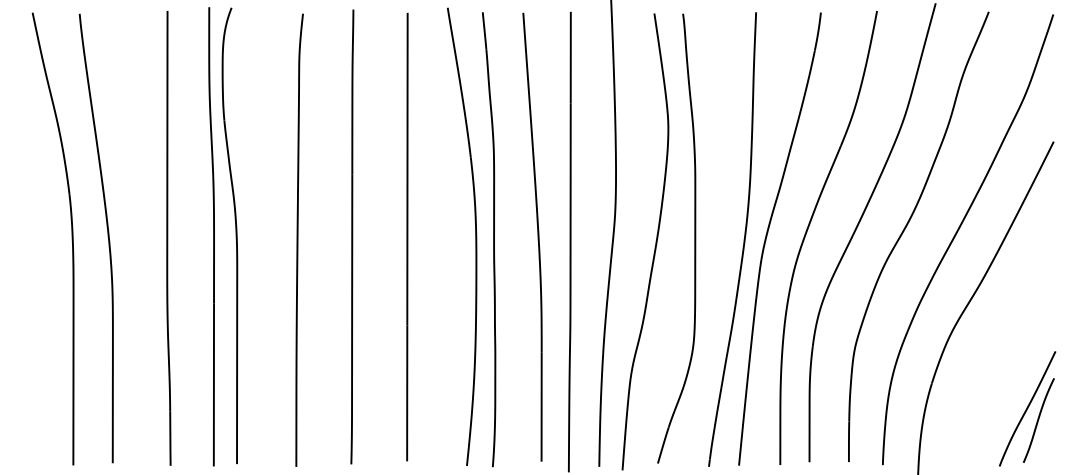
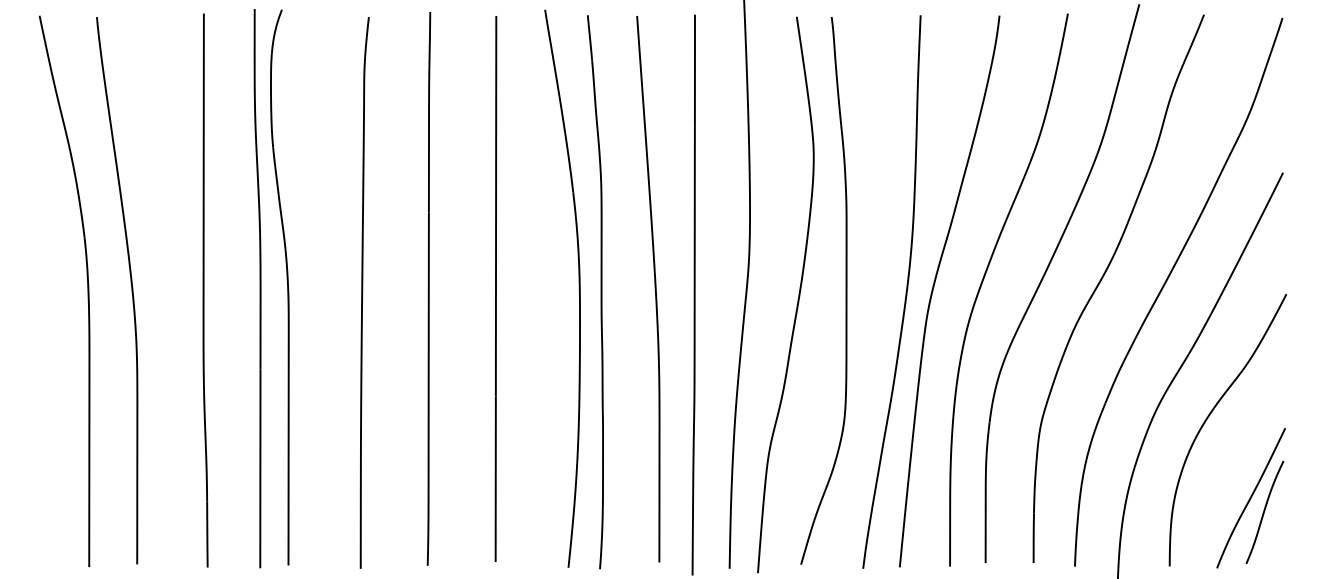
curve: (992, 343) -> (1208, 418), added

